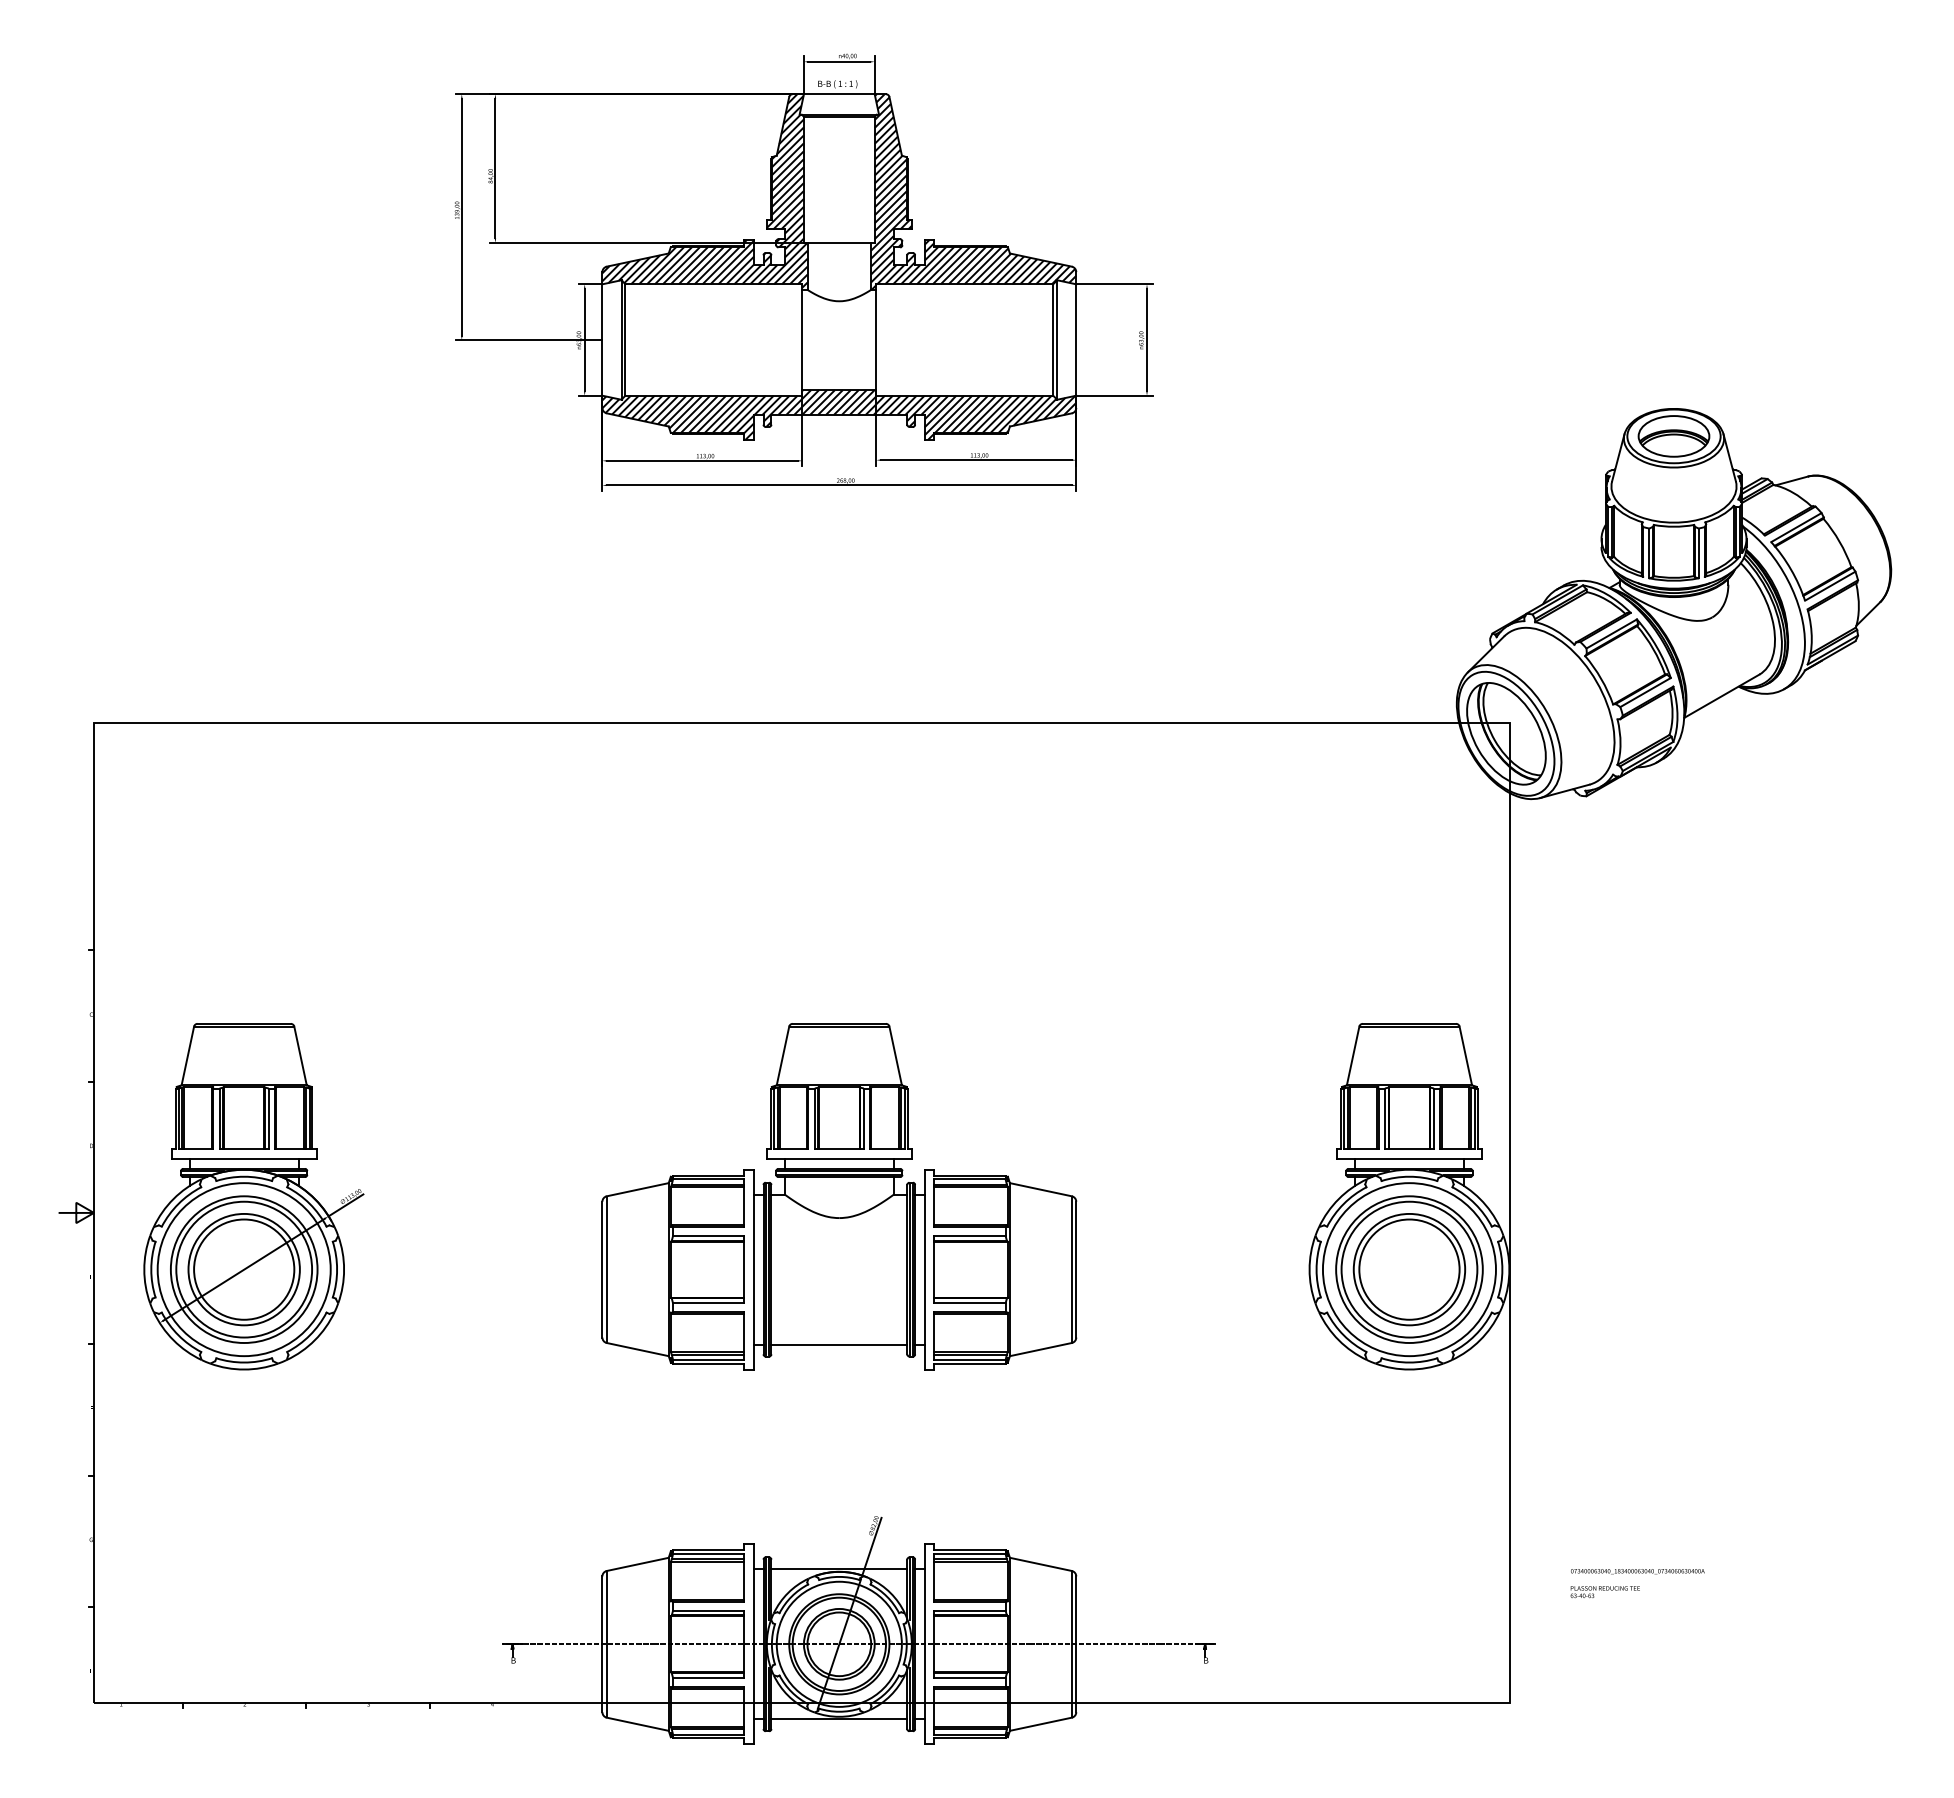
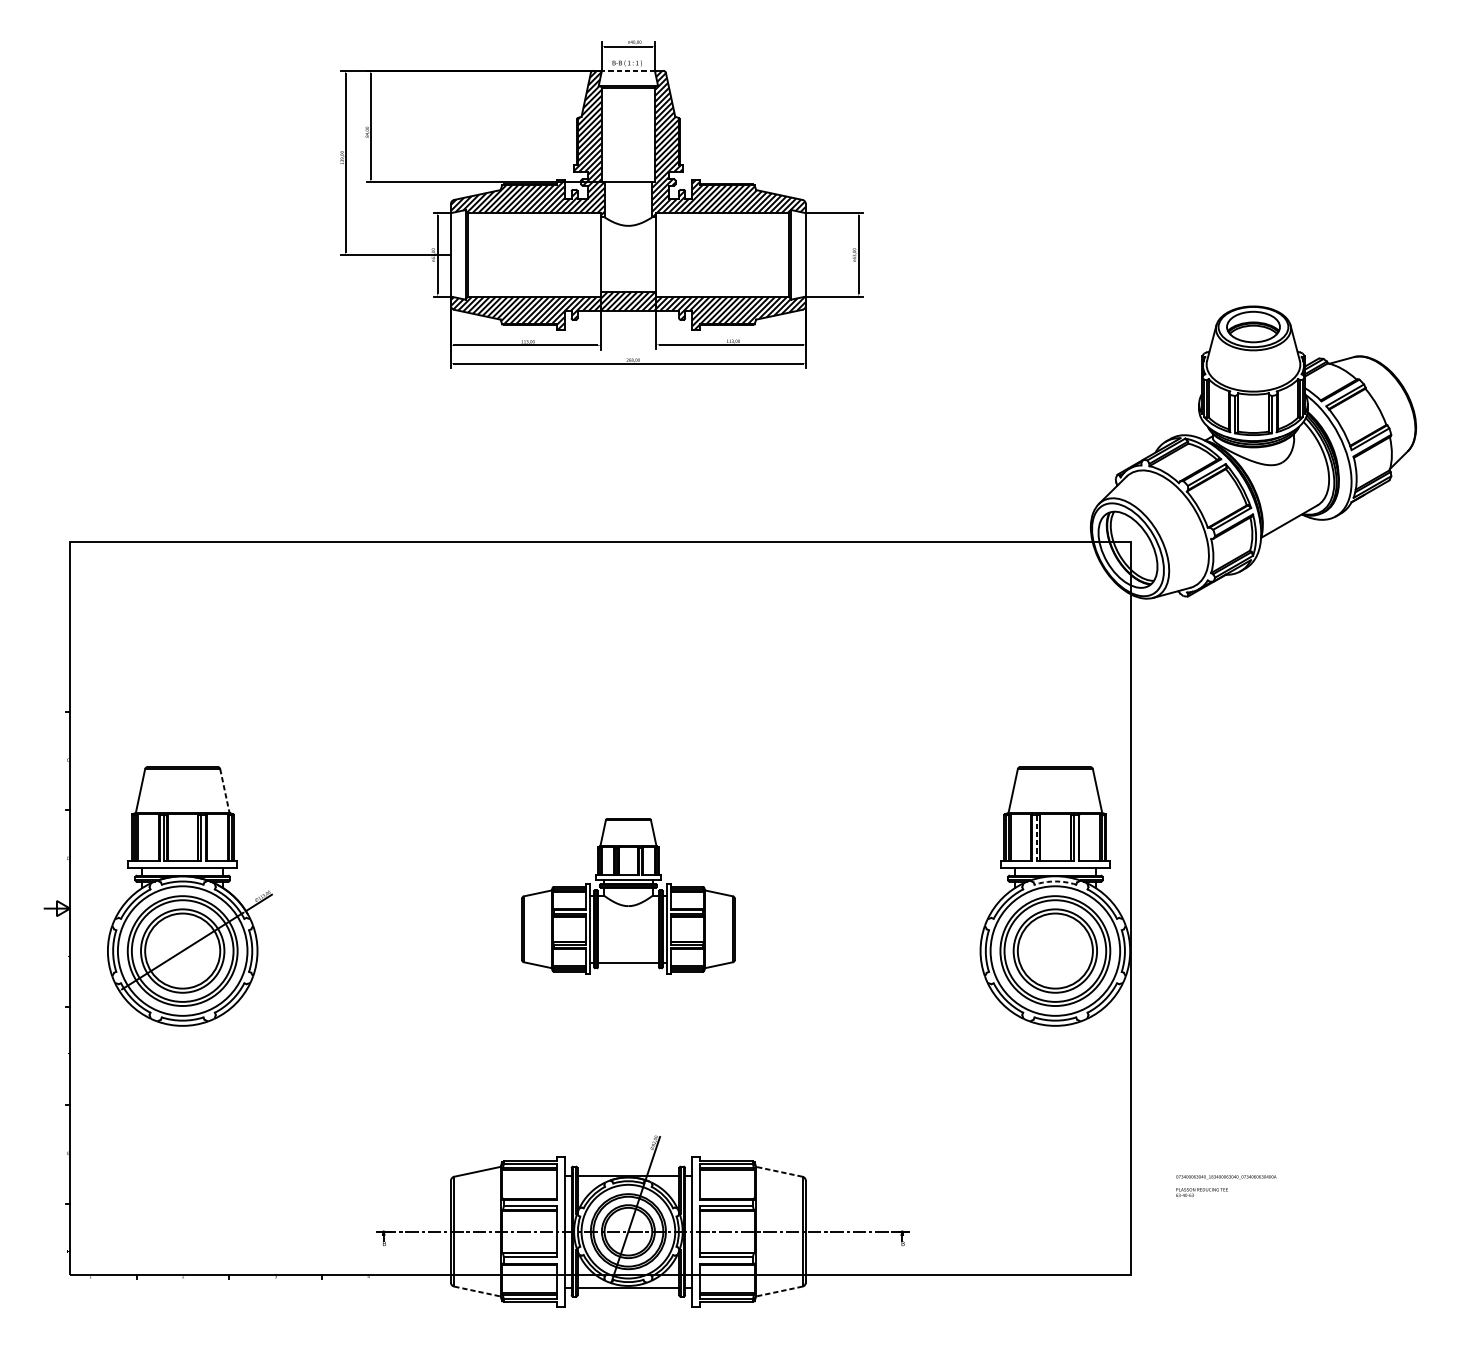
line: (838, 94) -> (627, 71), solid -> dashed
line: (300, 1055) -> (224, 790), solid -> dashed
line: (1384, 1119) -> (1036, 838), solid -> dashed
arc: (1409, 1176) -> (1055, 881), solid -> dashed
part: (839, 1196) -> (628, 896), size x0.6
line: (1040, 1564) -> (779, 1171), solid -> dashed
line: (637, 1724) -> (477, 1291), solid -> dashed
line: (1040, 1724) -> (779, 1291), solid -> dashed

